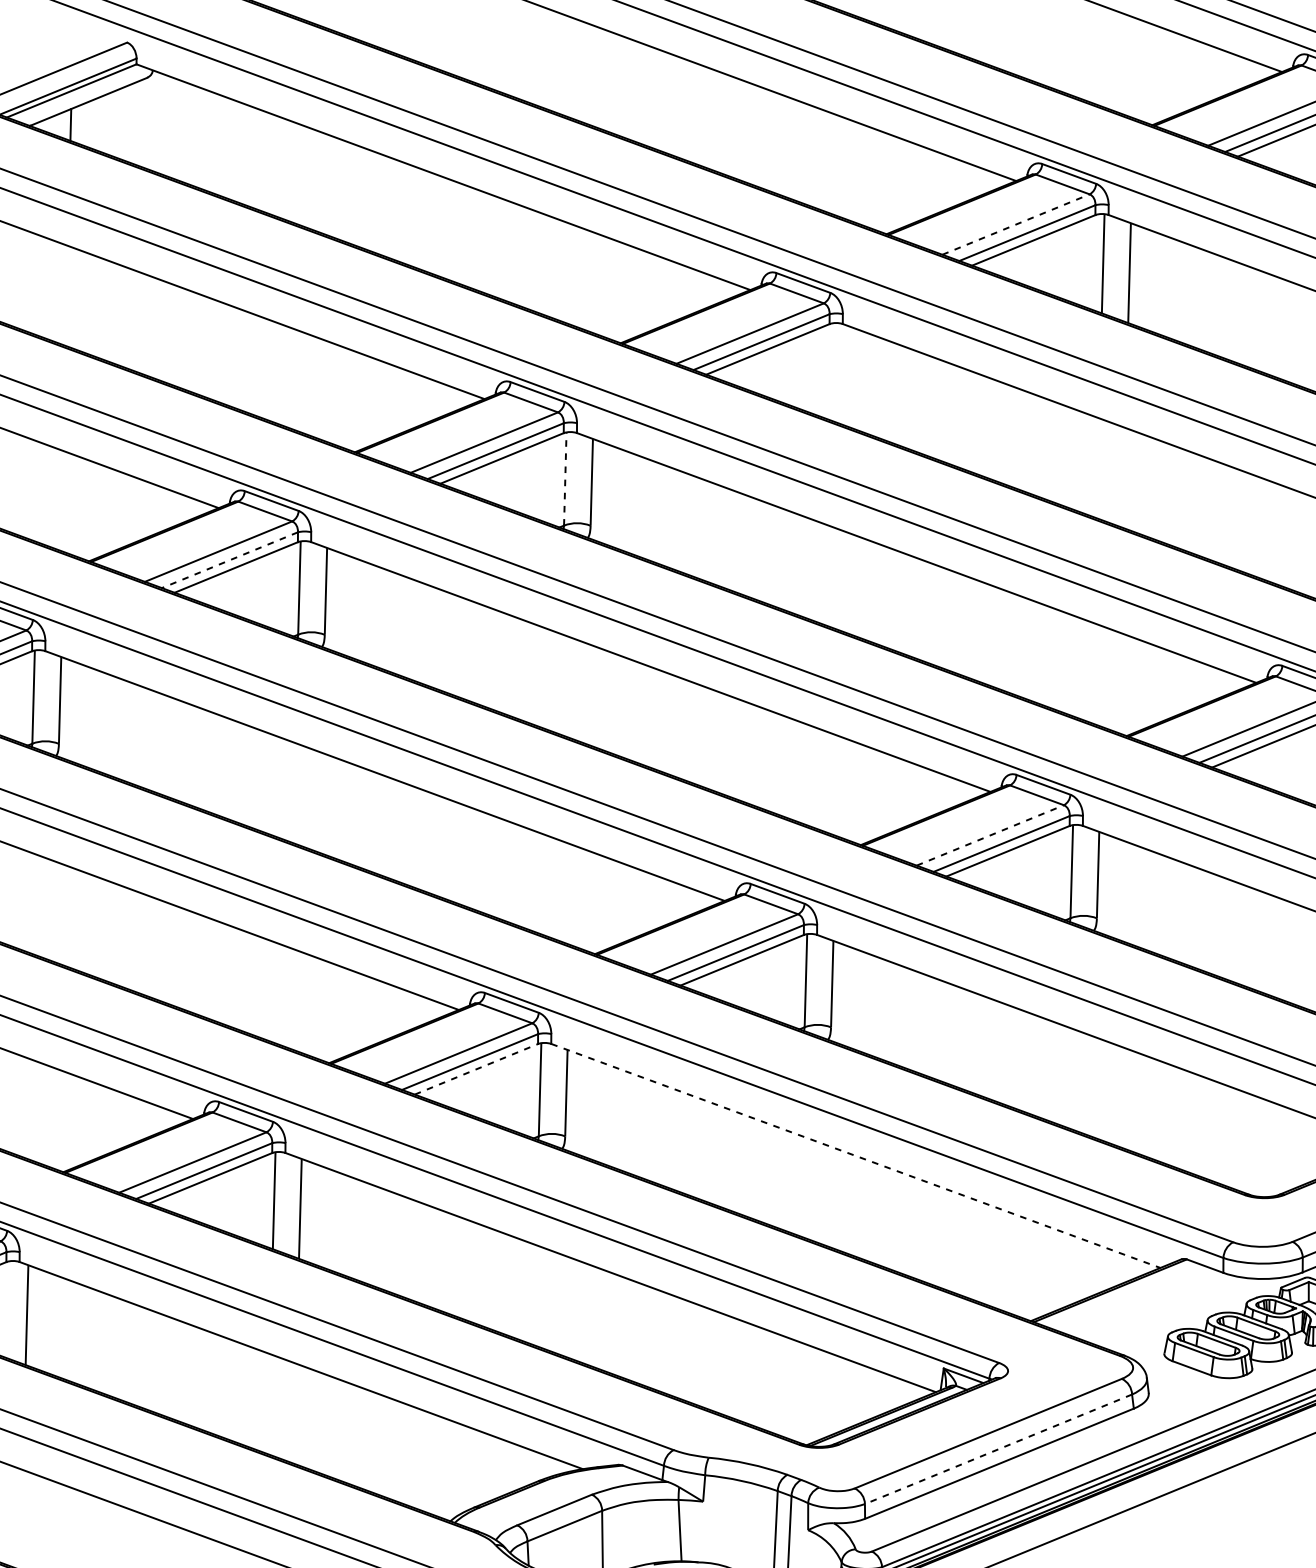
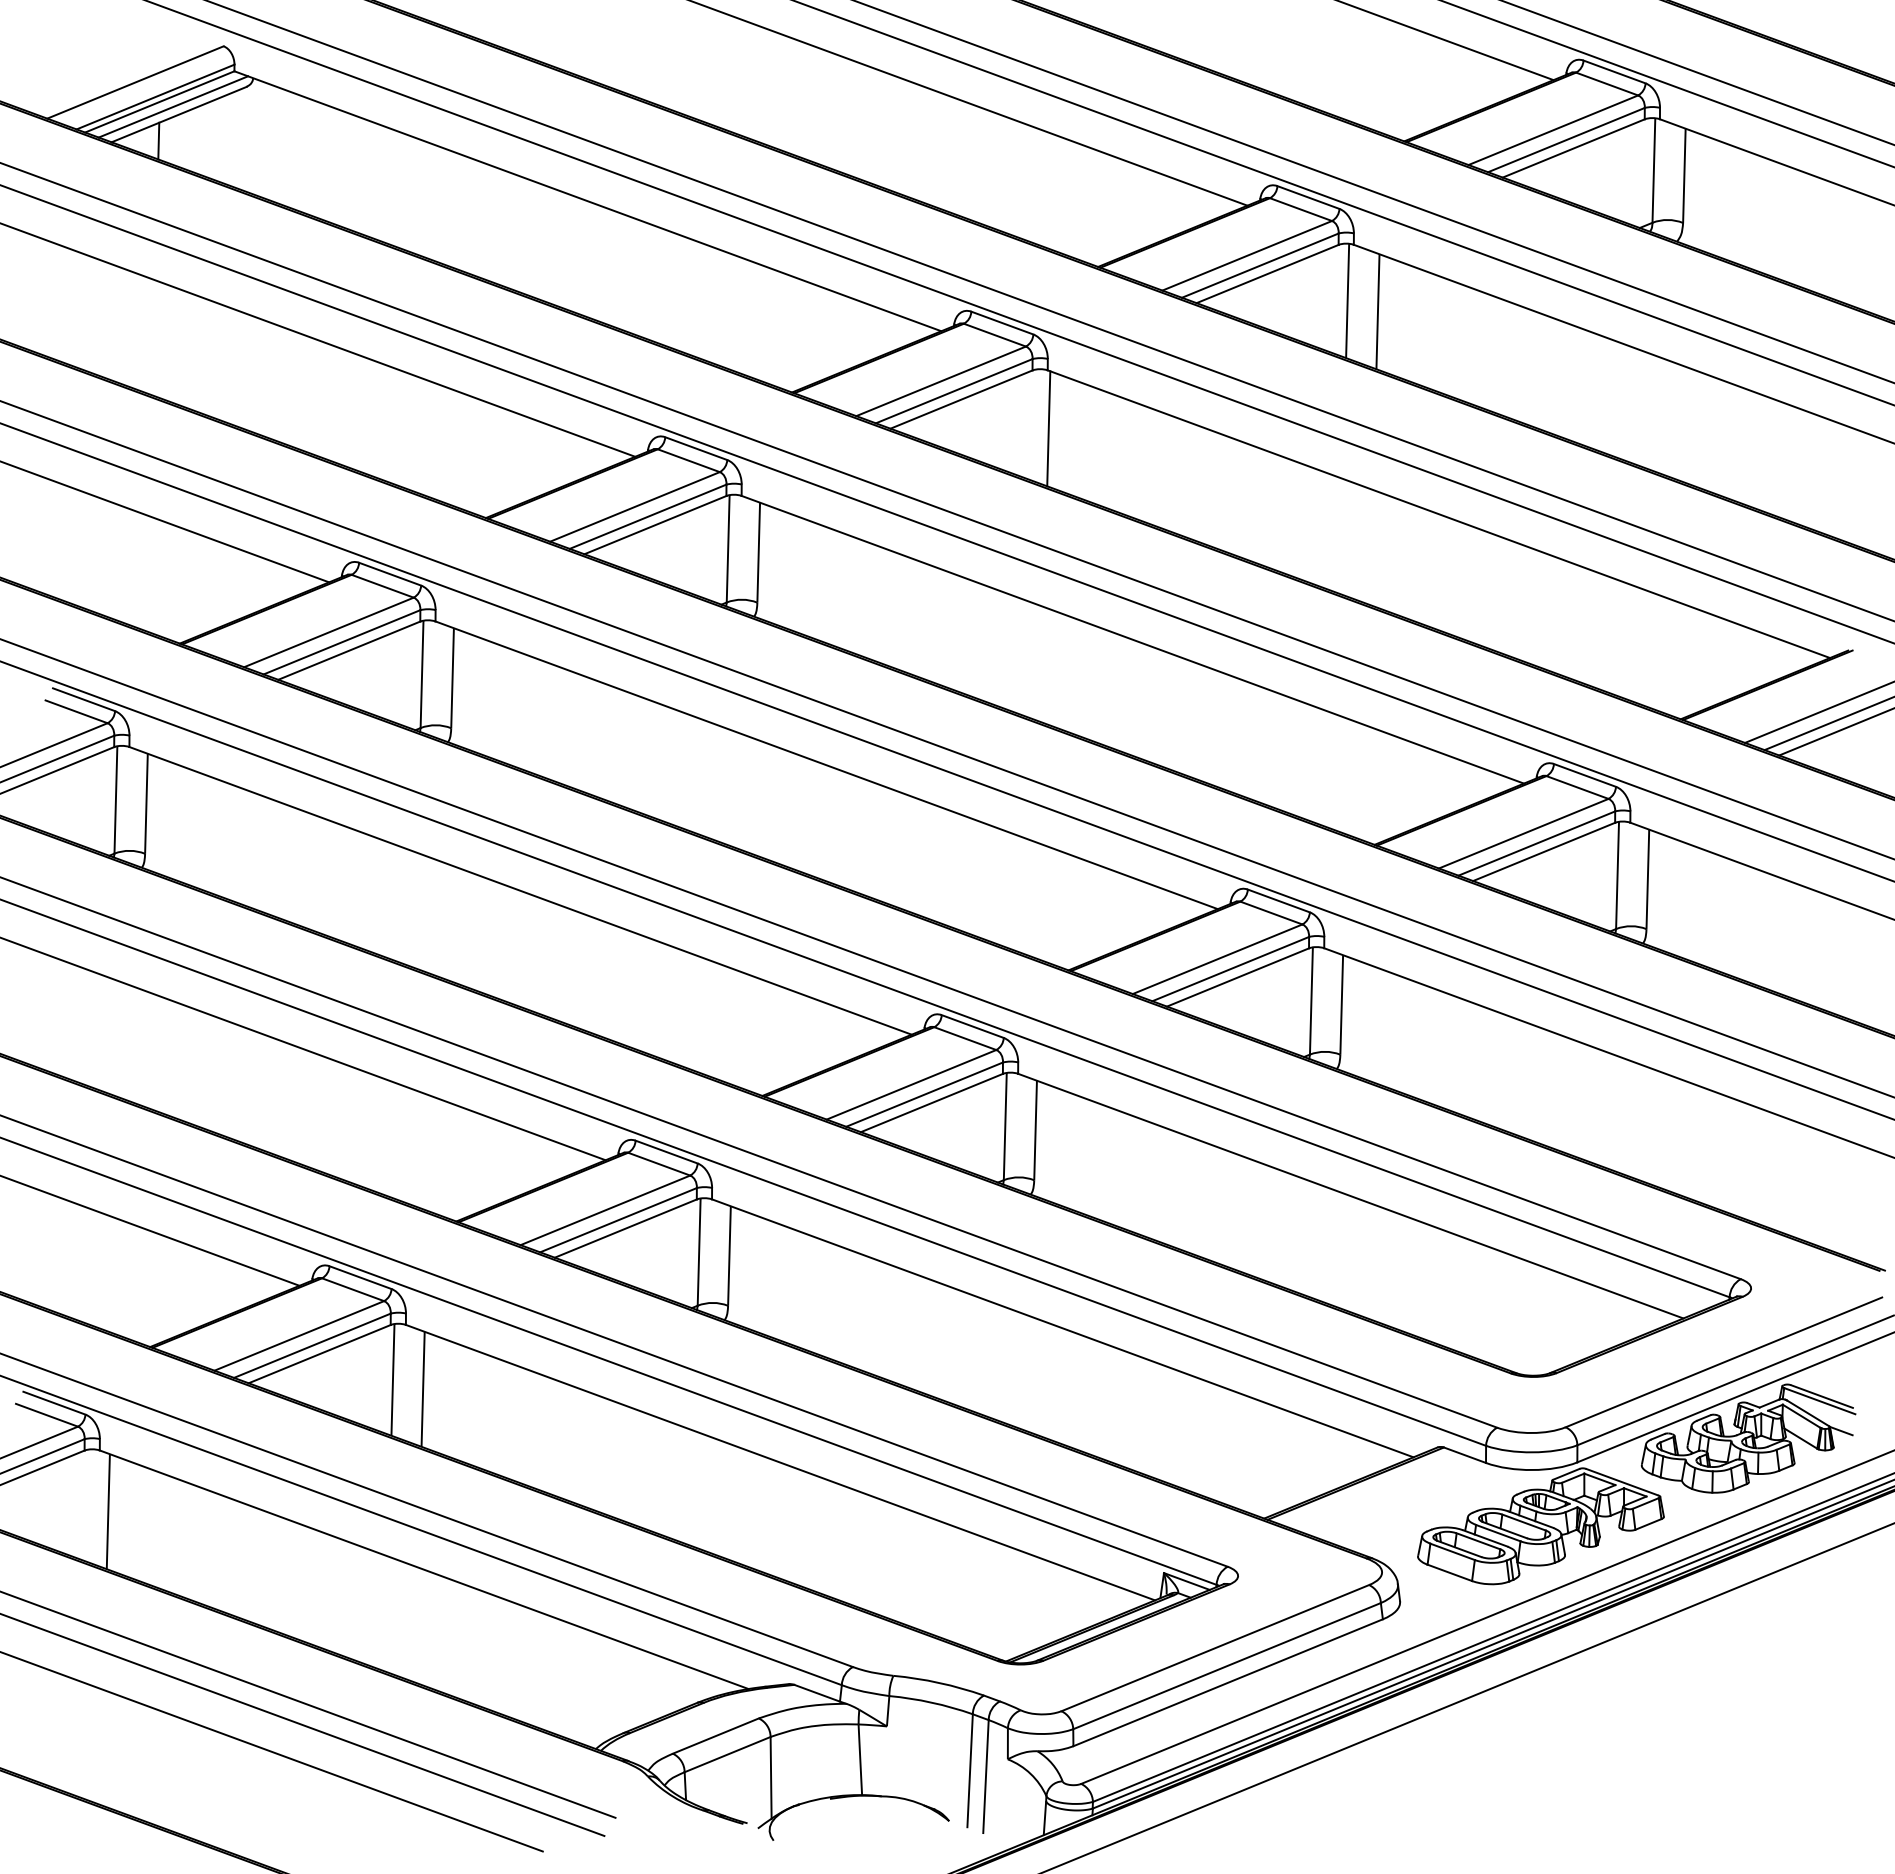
line: (83, 94) -> (173, 106), added
line: (1016, 224) -> (1247, 255), dashed -> solid
line: (843, 374) -> (1048, 428), added
line: (565, 479) -> (728, 549), dashed -> solid
line: (230, 560) -> (342, 642), dashed -> solid
line: (990, 835) -> (1217, 959), dashed -> solid
line: (476, 1069) -> (625, 1228), dashed -> solid
line: (855, 1156) -> (1062, 1328), dashed -> solid
line: (998, 1449) -> (1226, 1666), dashed -> solid

